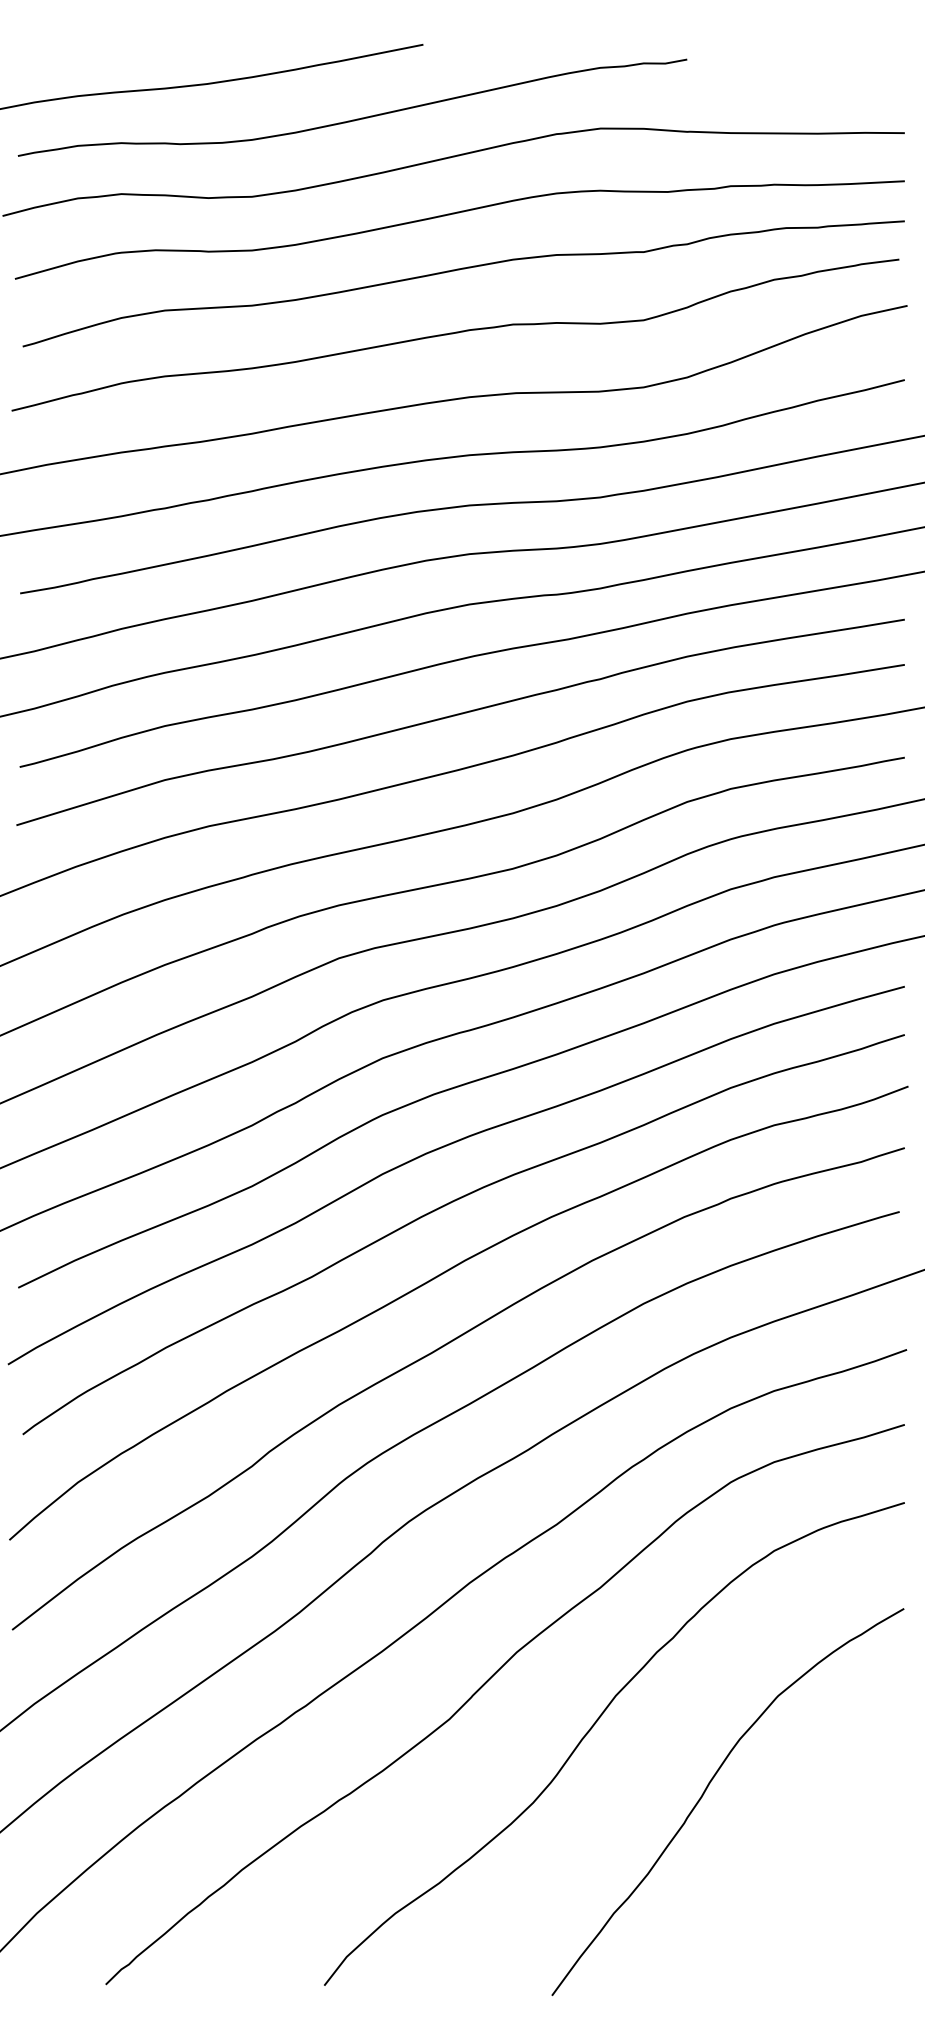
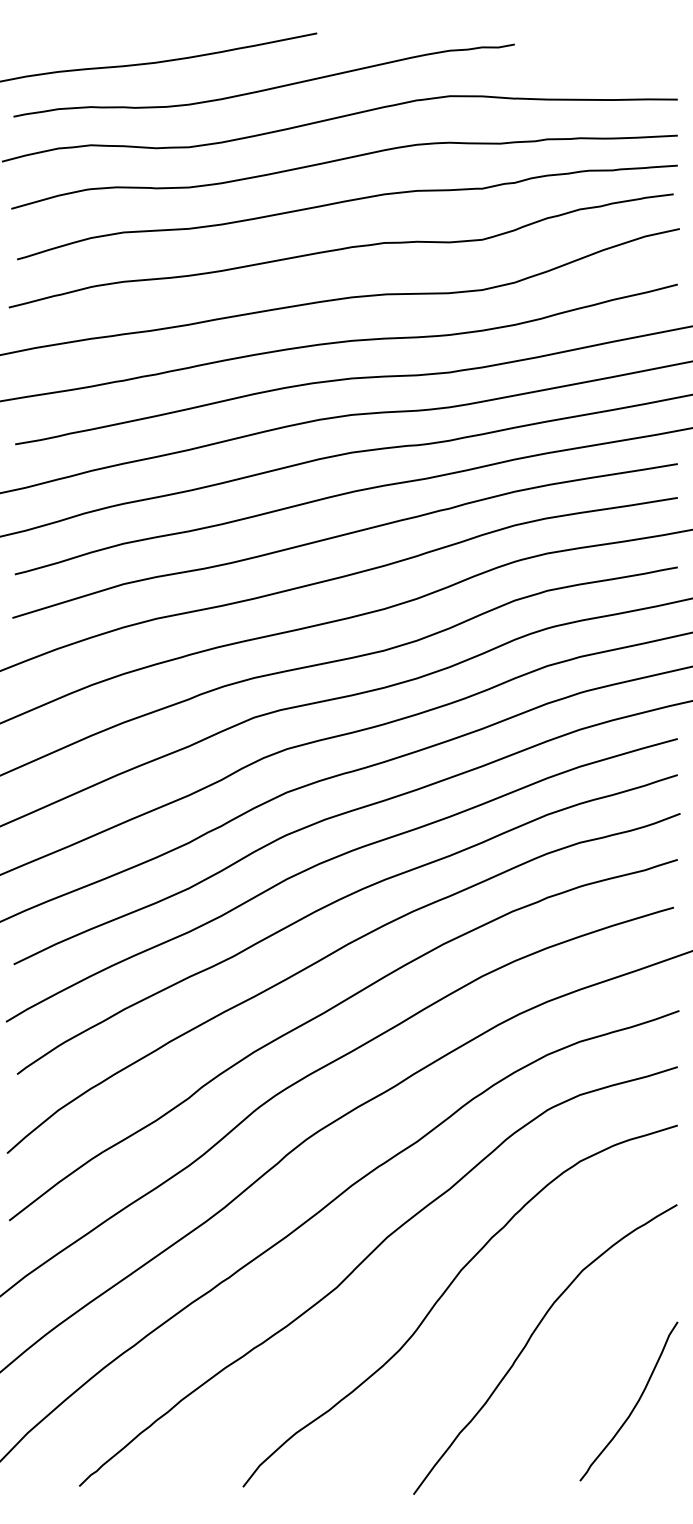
curve: (847, 1876) -> (634, 1405), added

